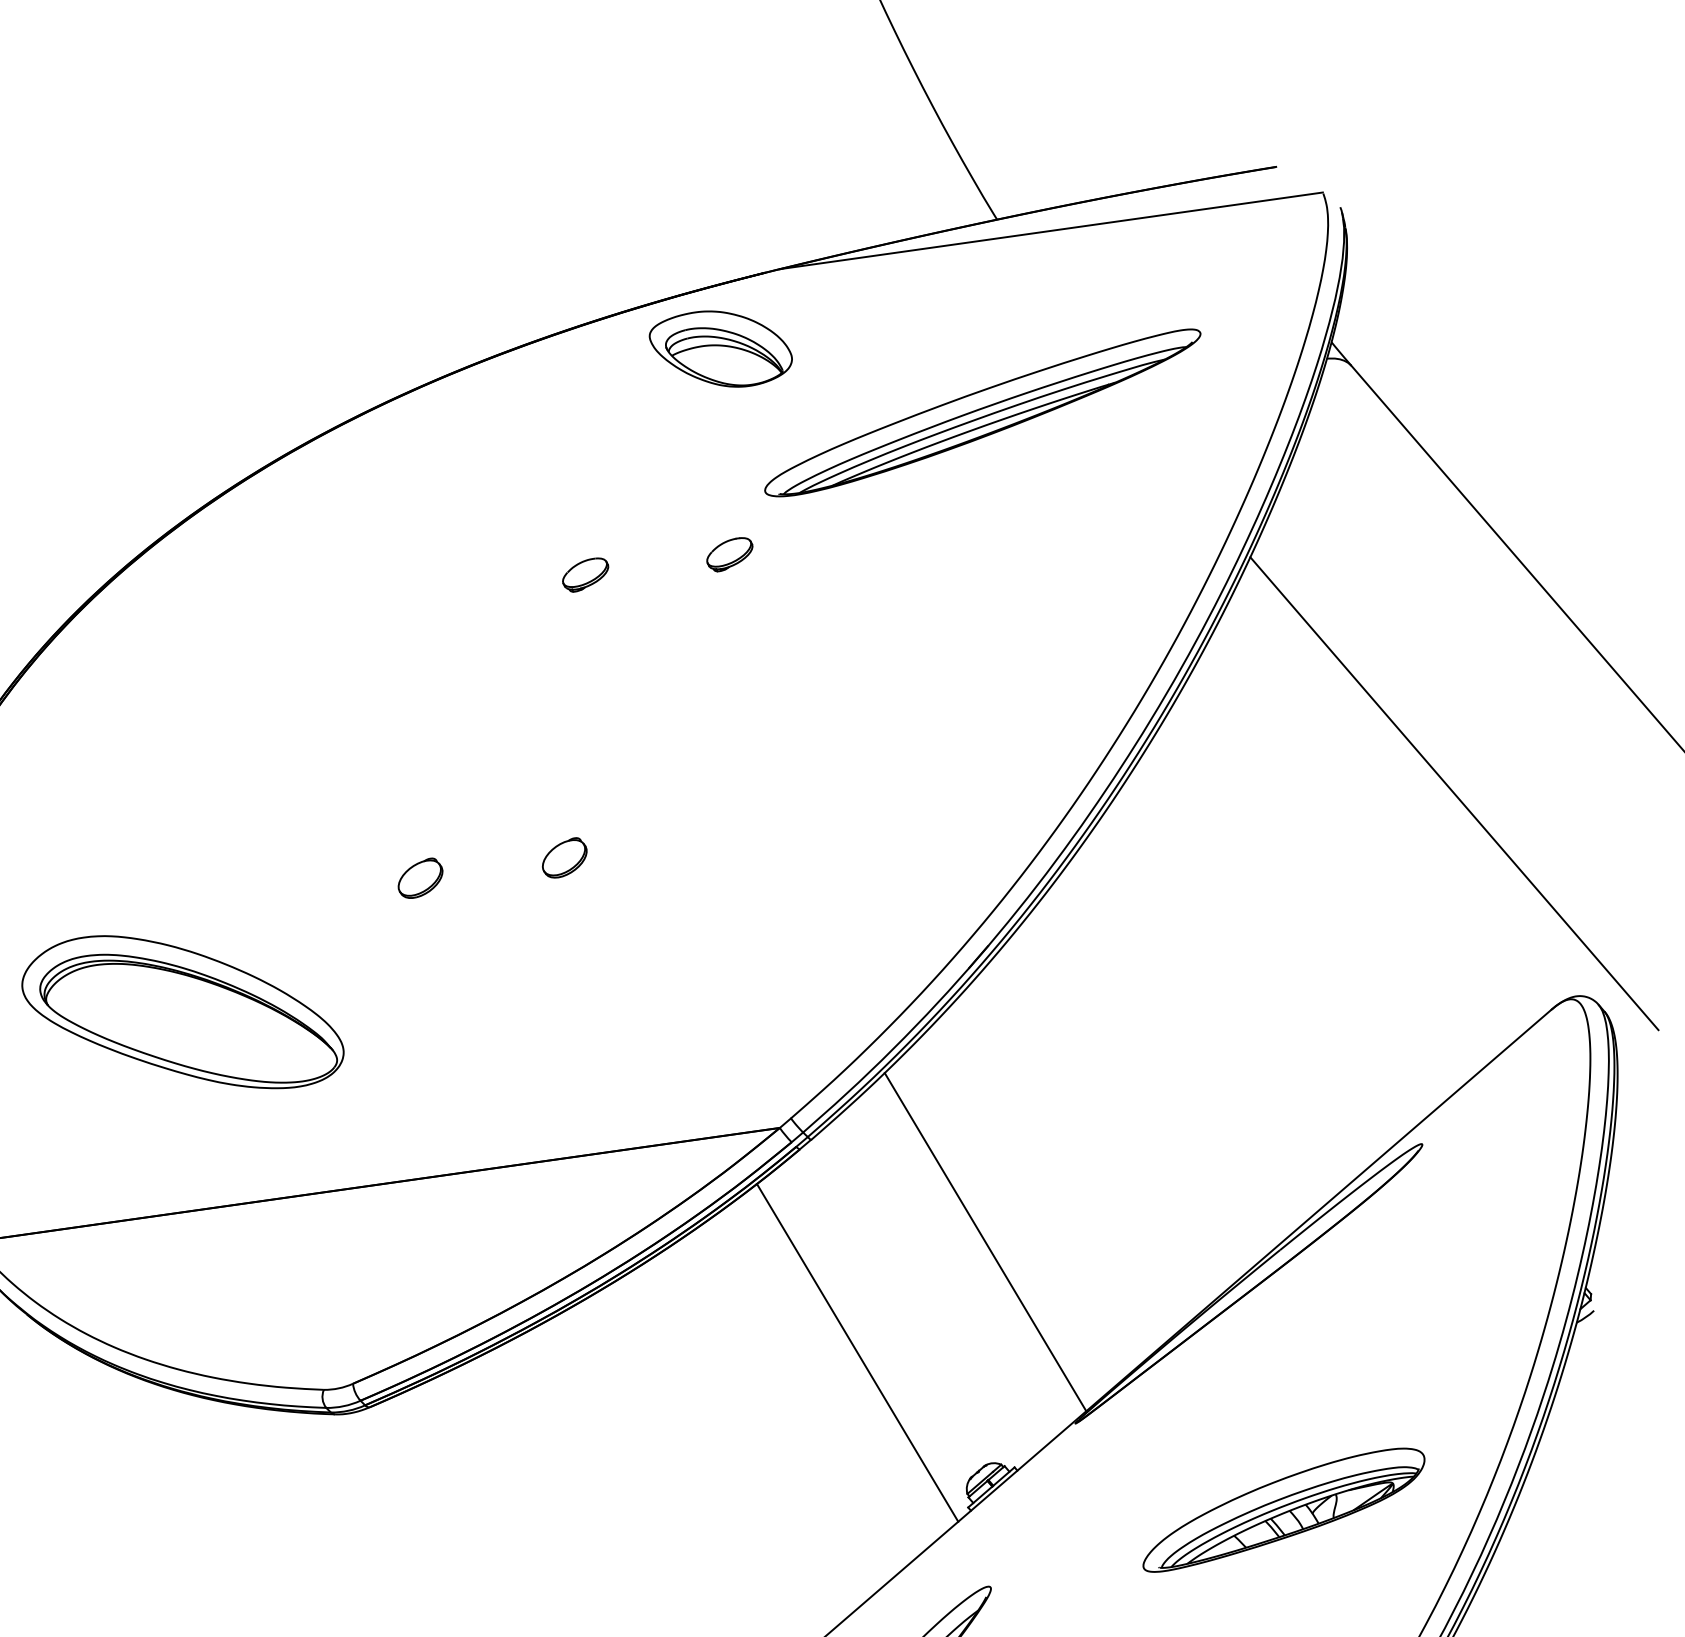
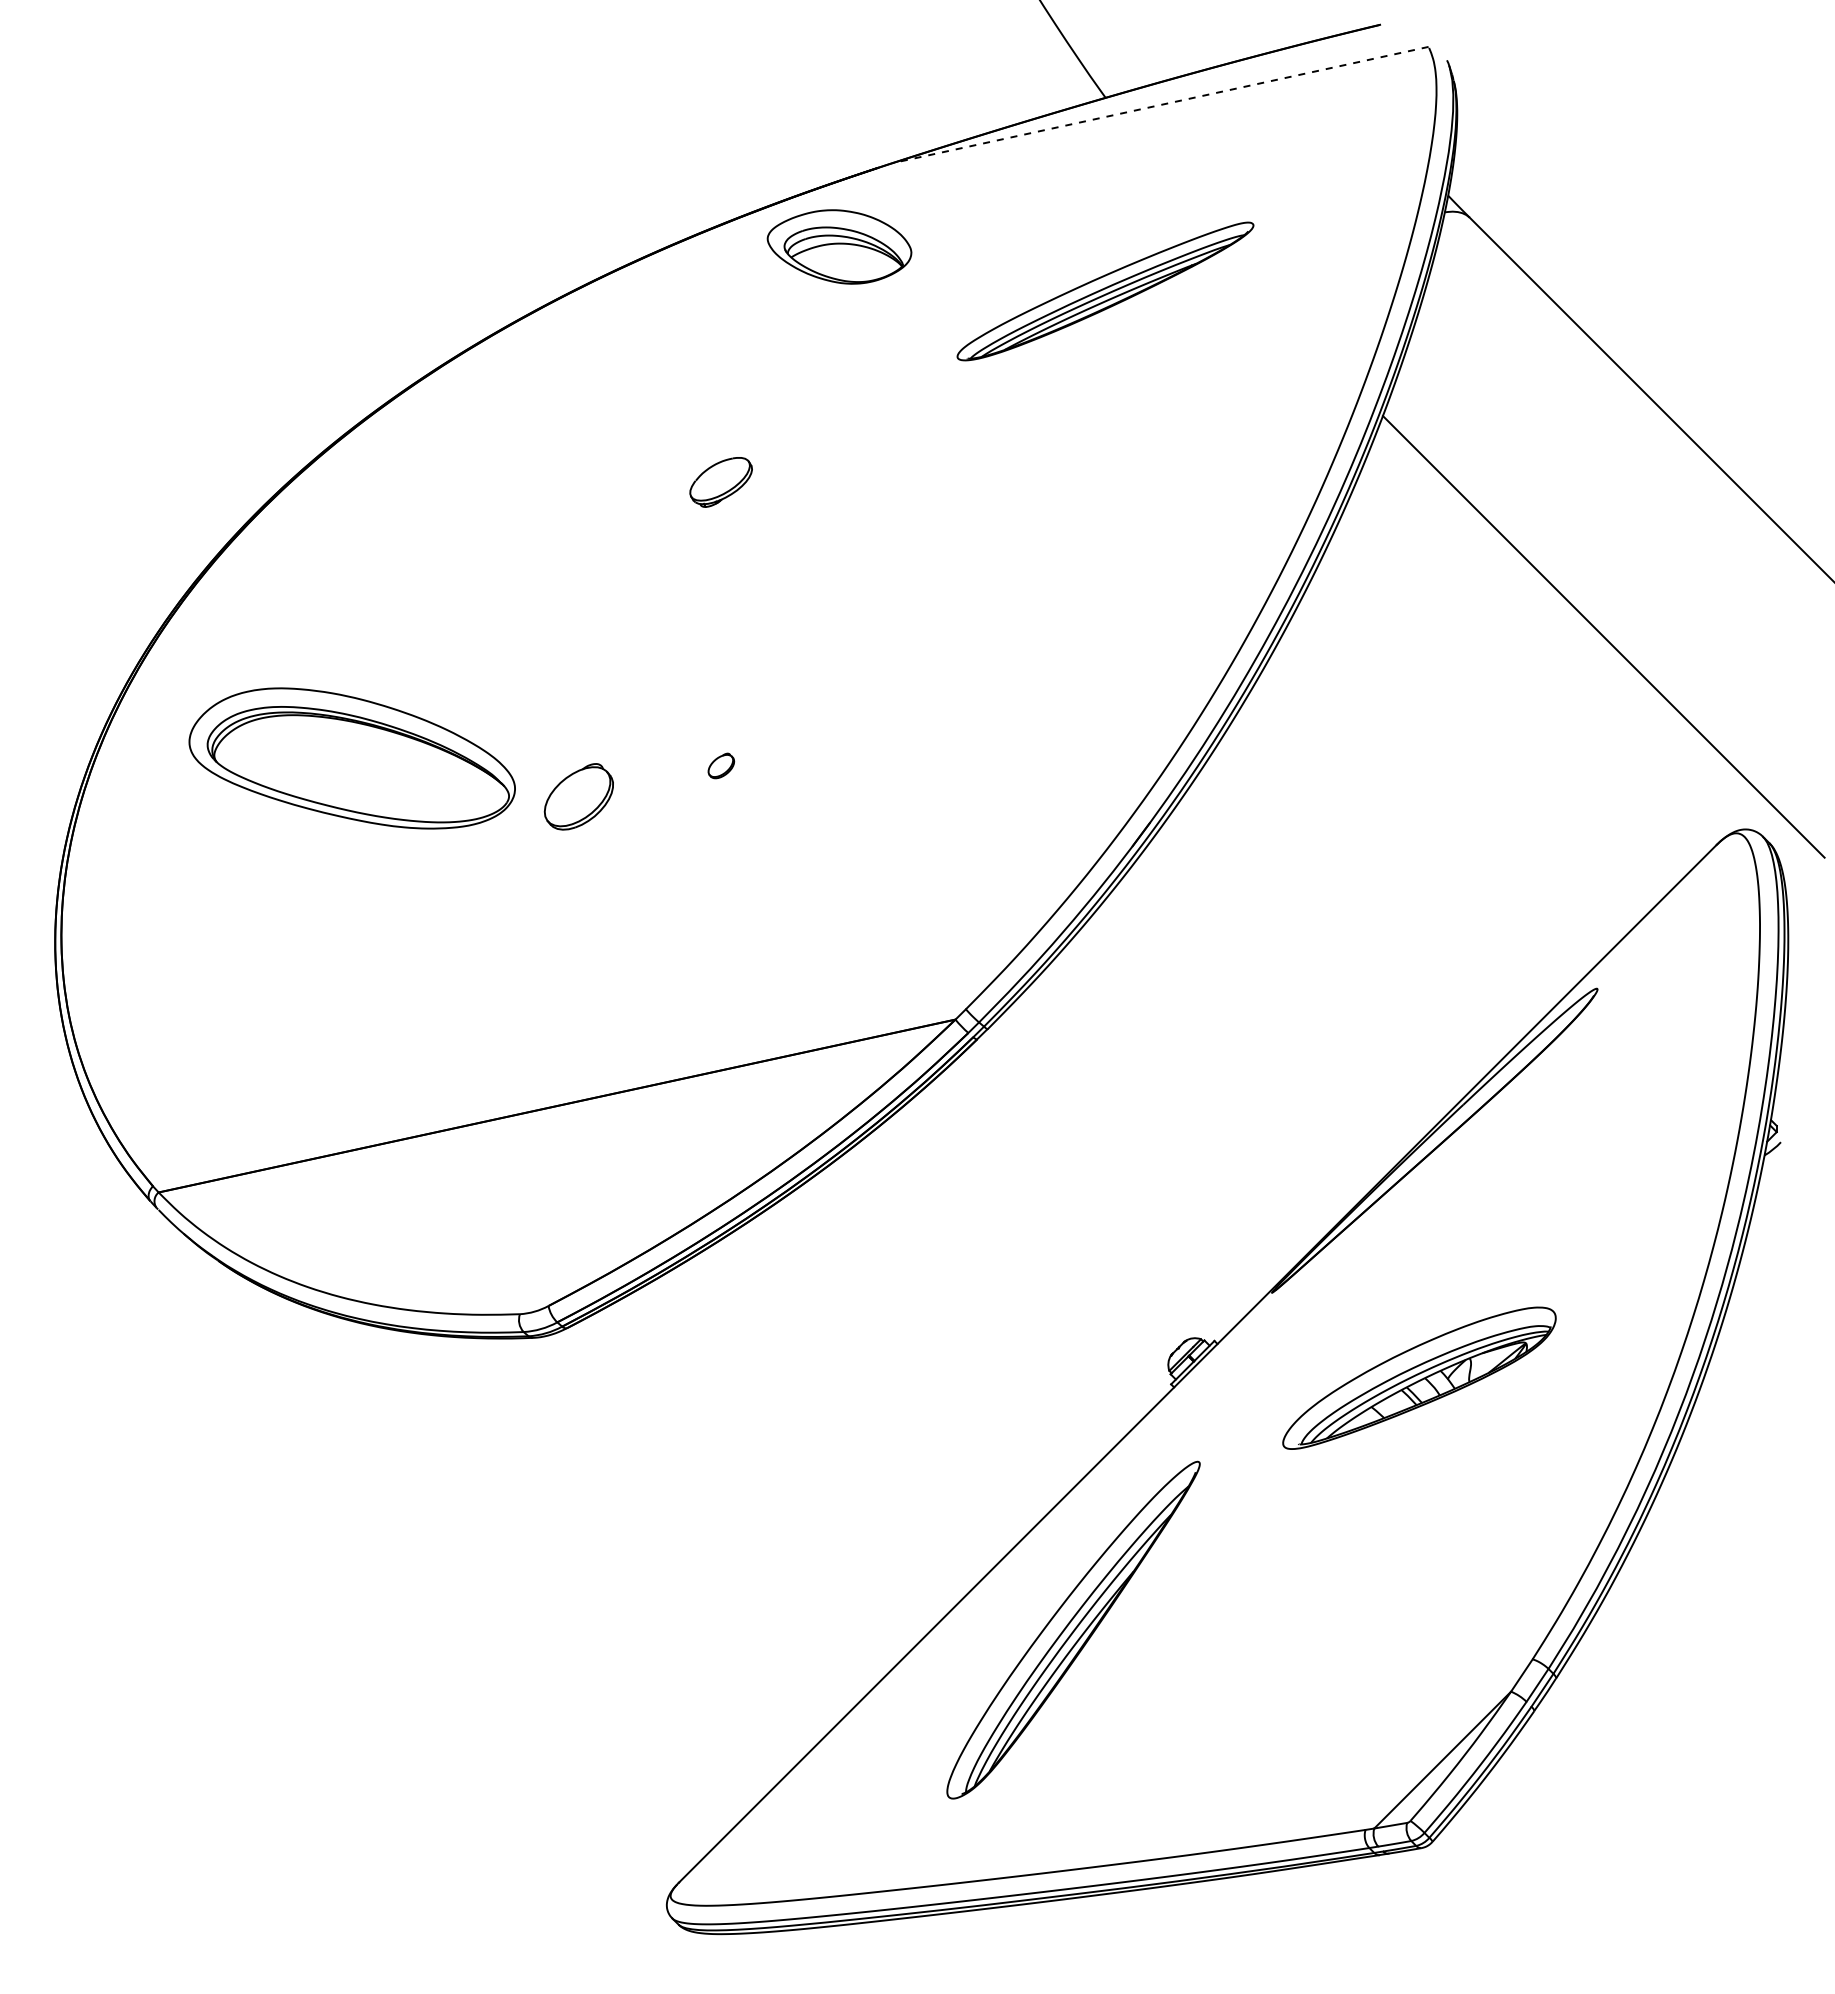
line: (1051, 231) -> (1160, 105), solid -> dashed
part: (982, 412) -> (1105, 291), size x0.7
part: (729, 554) -> (863, 451), removed
part: (585, 575) -> (721, 482), size x1.4
part: (565, 857) -> (721, 765), size x0.6
part: (420, 877) -> (578, 796), size x1.6
part: (182, 1011) -> (351, 758), moved
line: (985, 1242) -> (1168, 1118), removed
line: (857, 1353) -> (1049, 1238), removed
part: (1284, 1509) -> (1419, 1377), moved

